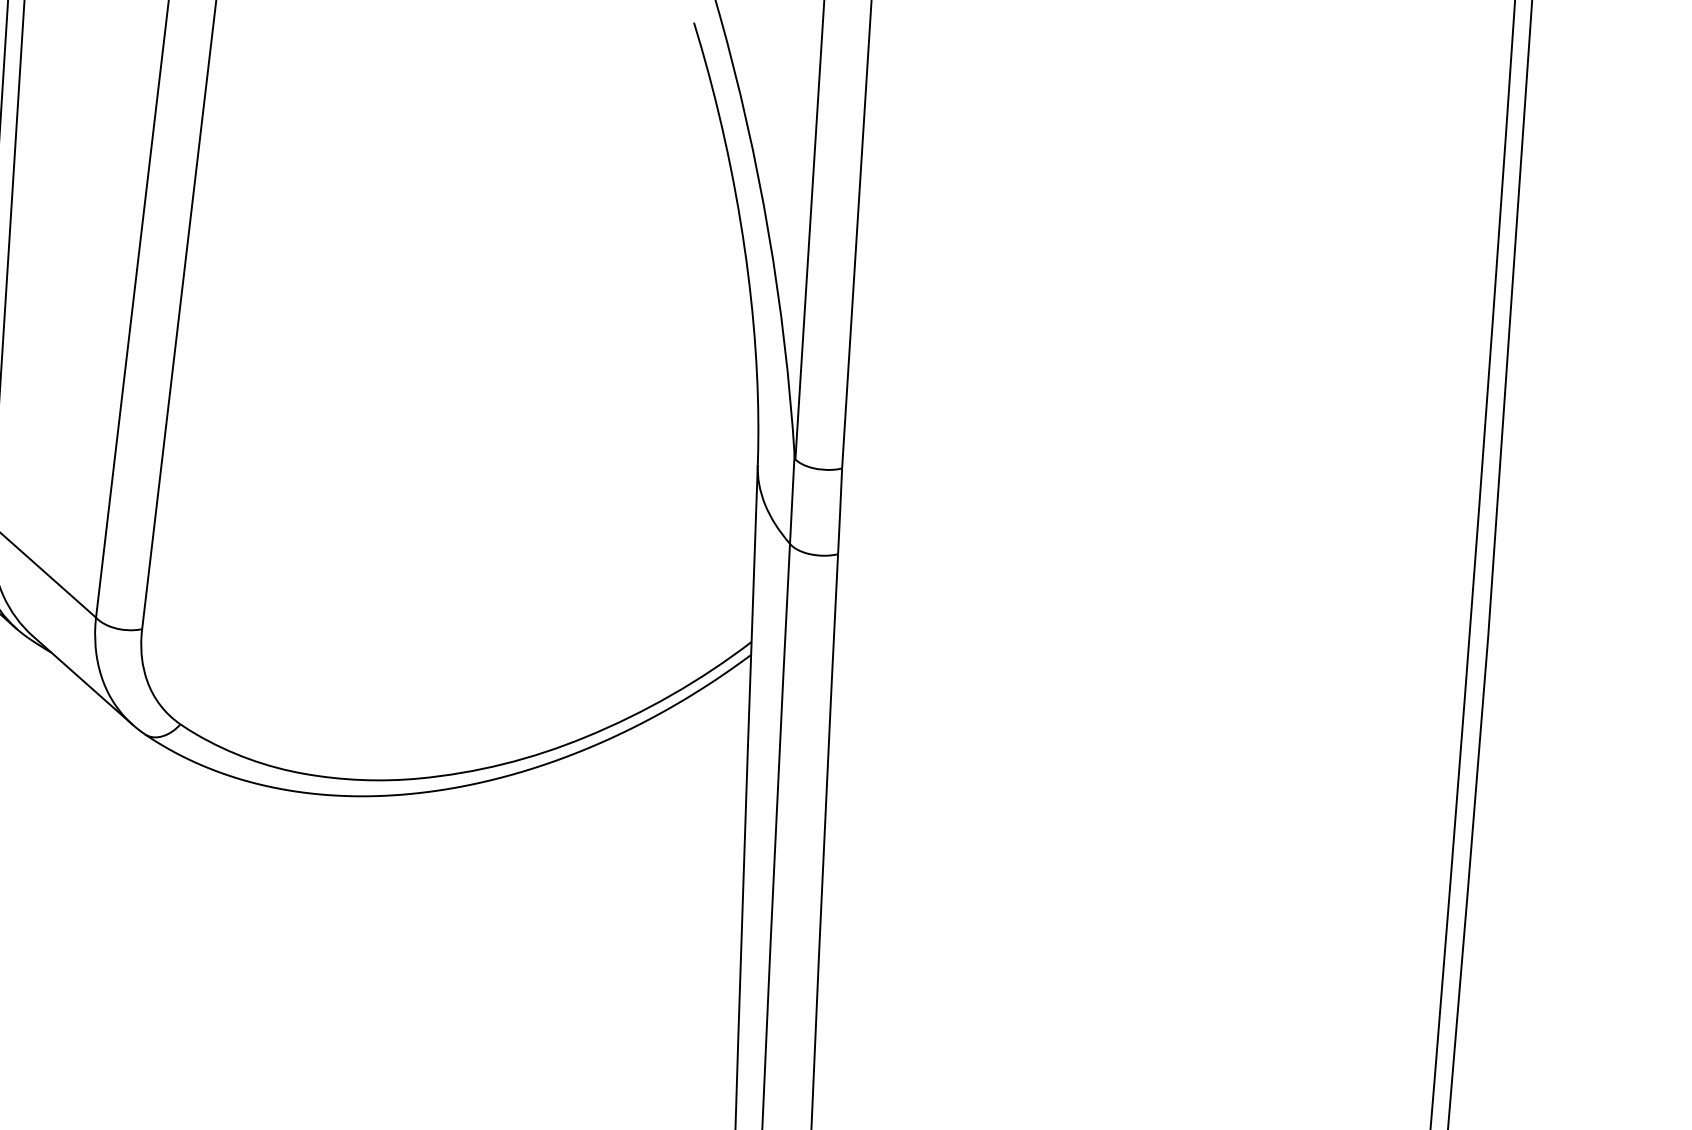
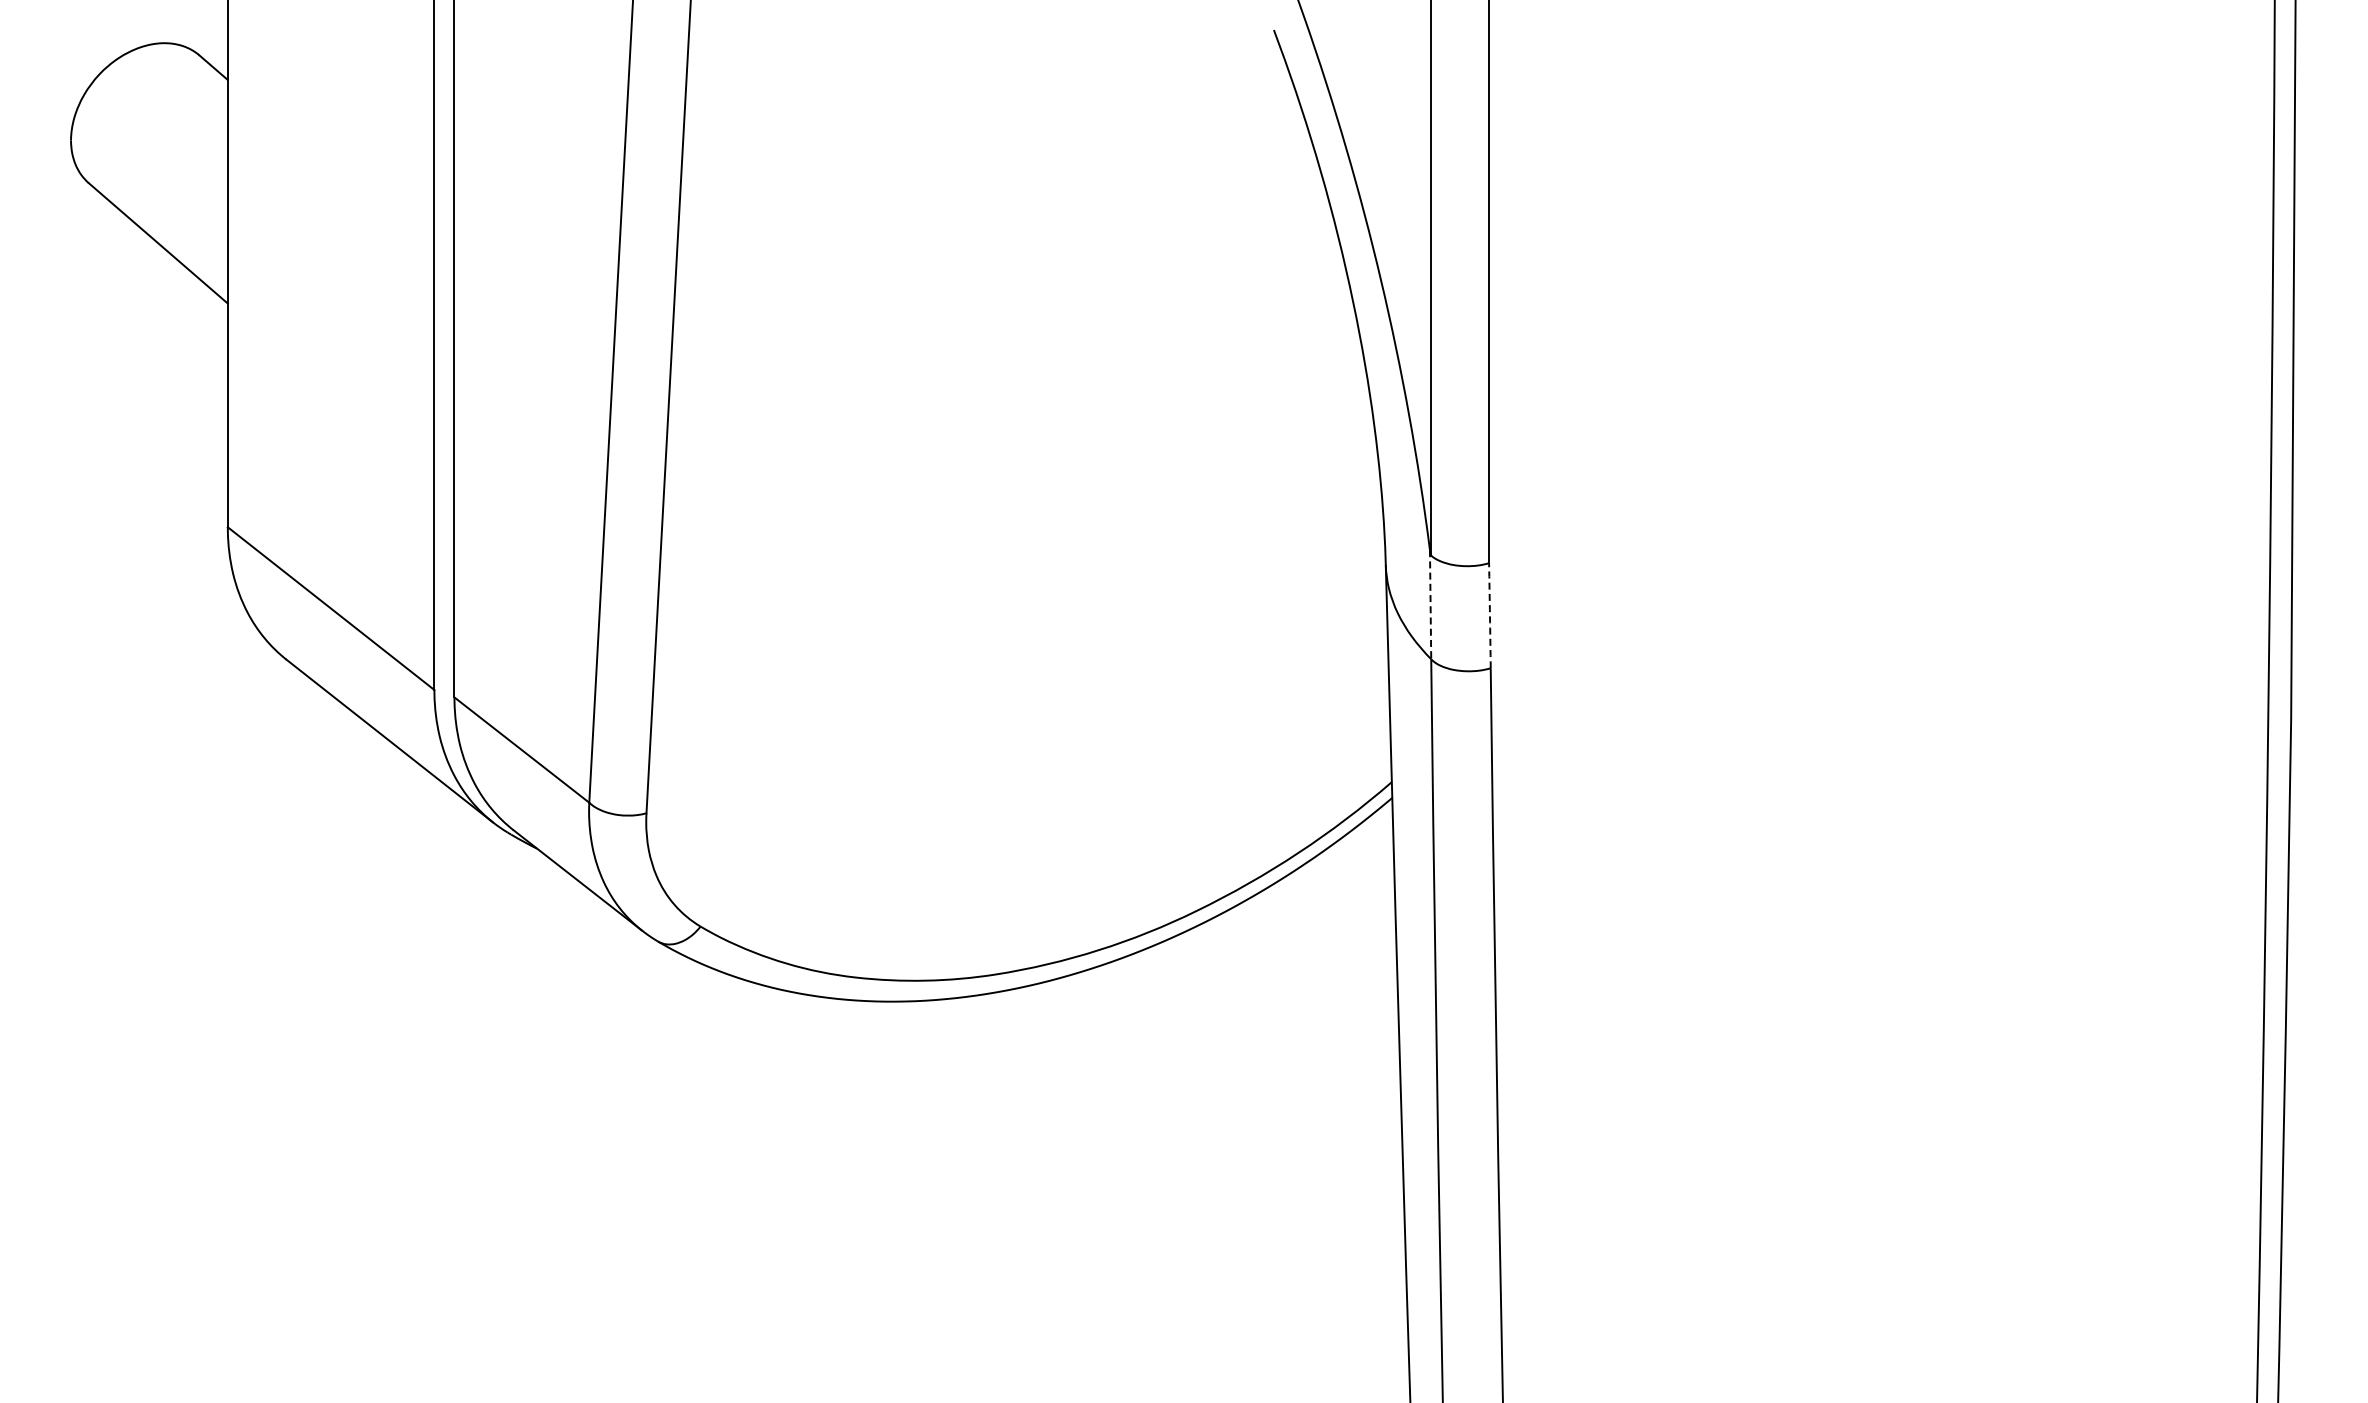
line: (792, 499) -> (1430, 604), solid -> dashed
arc: (839, 511) -> (1489, 615), solid -> dashed

